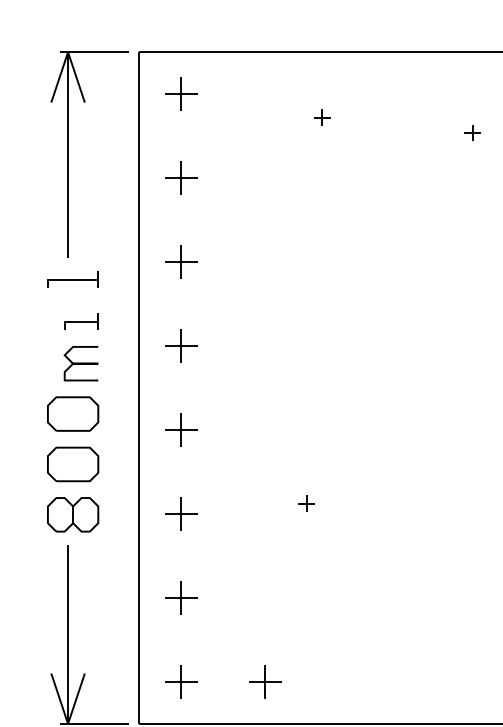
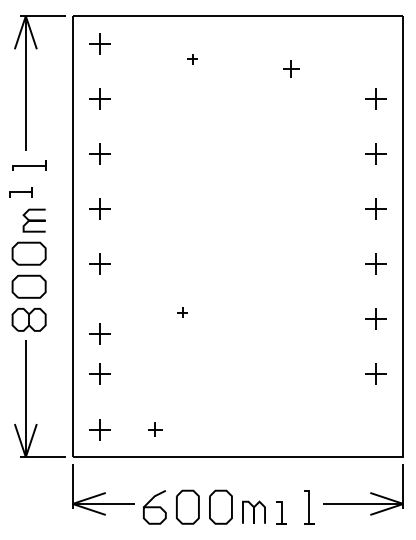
part: (472, 133) -> (291, 69), size x1.6
line: (81, 322) -> (20, 192), moved
part: (180, 512) -> (99, 333), moved
part: (264, 681) -> (154, 429), size x0.7

